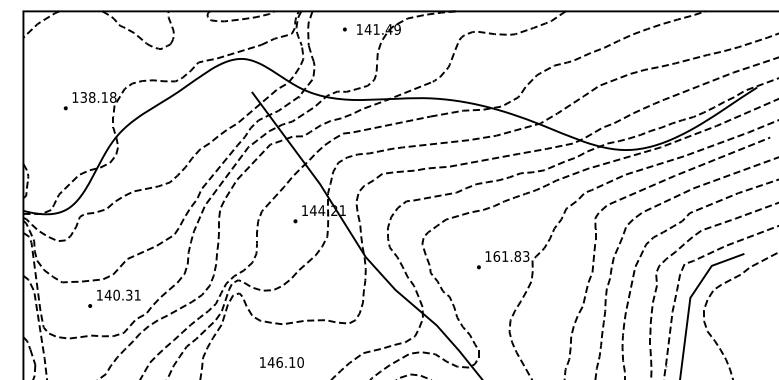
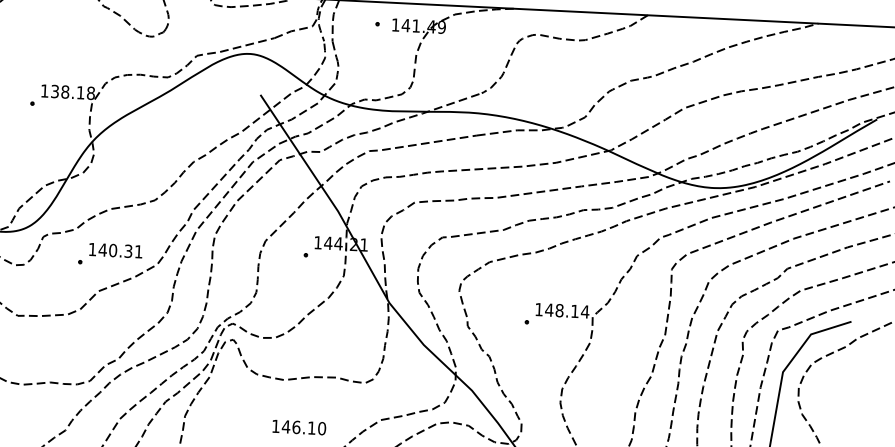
text: (511, 256) -> (567, 311), 161.83 -> 148.14
part: (114, 298) -> (110, 254), moved
text: (281, 362) -> (298, 427), moved

